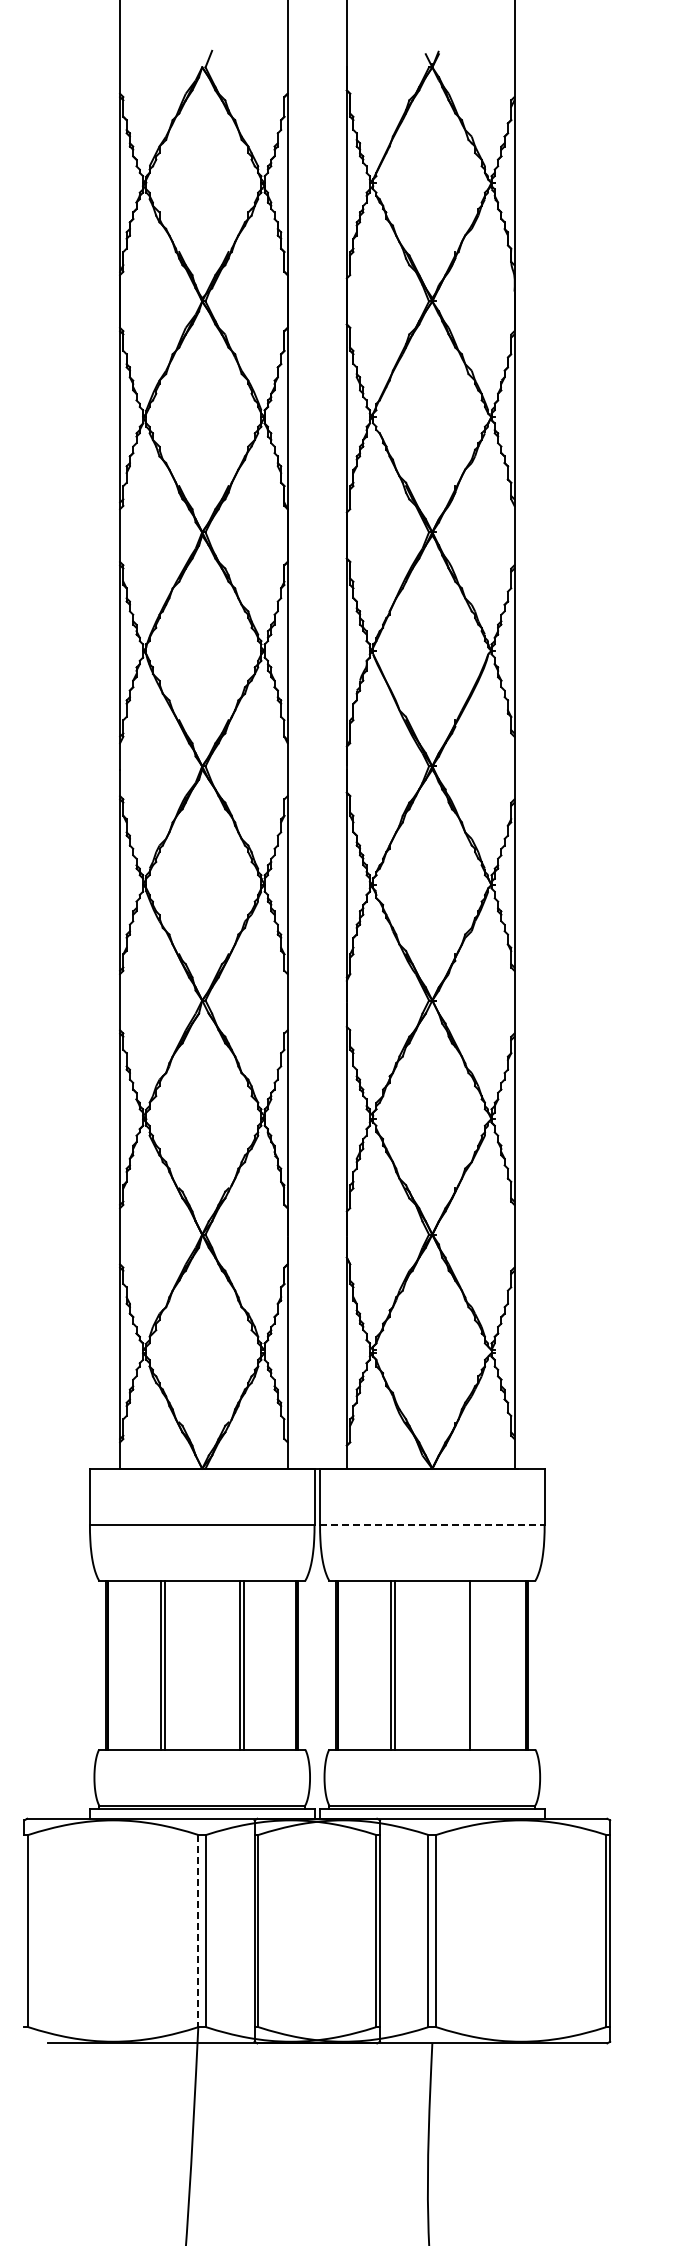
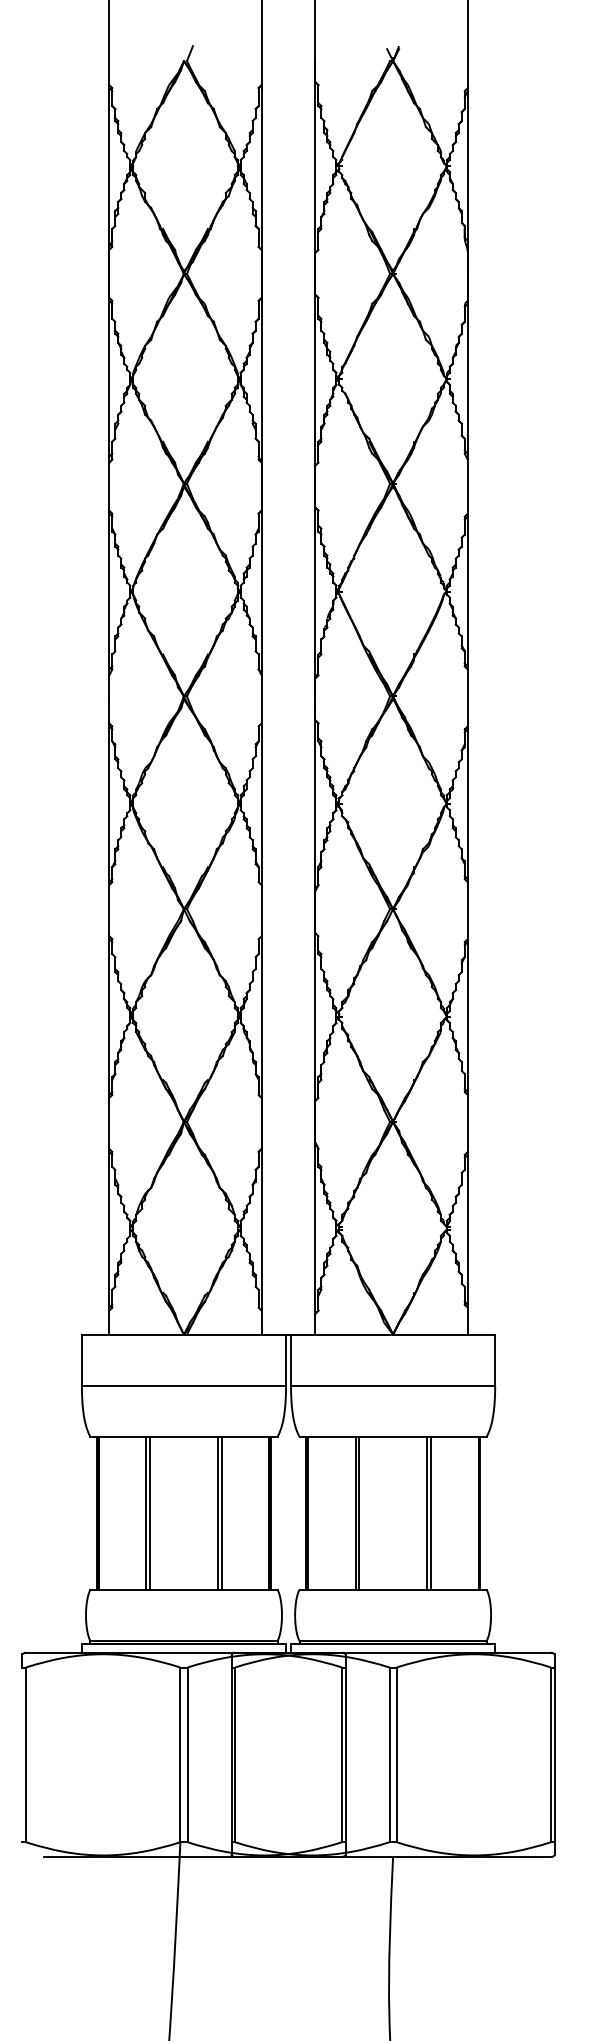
line: (432, 1524) -> (393, 1385), dashed -> solid
line: (473, 1665) -> (430, 1513), added
line: (198, 1931) -> (180, 1755), dashed -> solid

